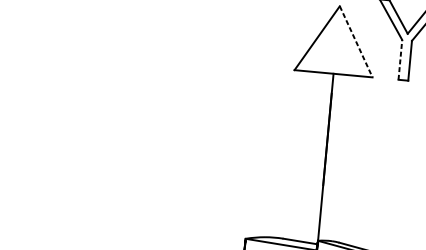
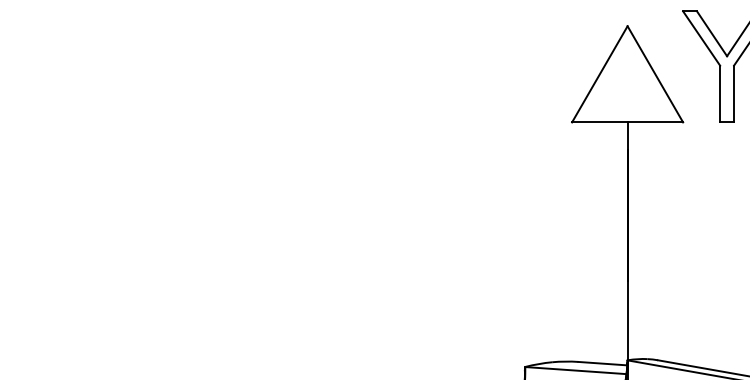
line: (356, 41) -> (655, 74), dashed -> solid
line: (400, 59) -> (720, 93), dashed -> solid

